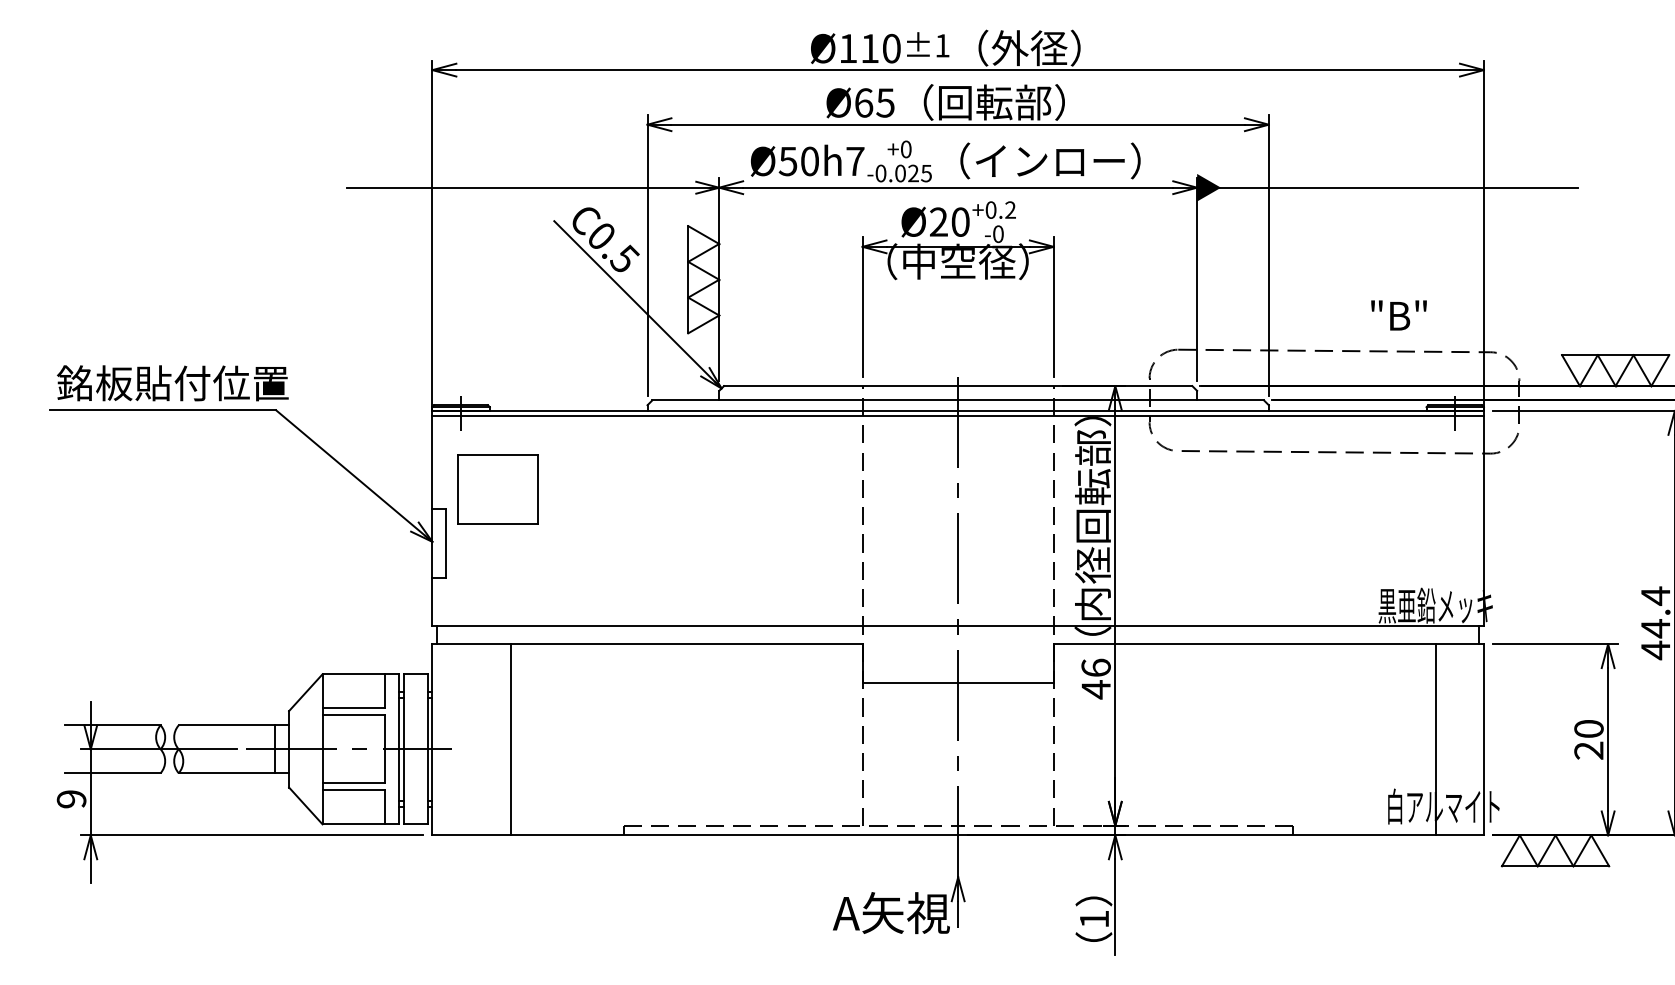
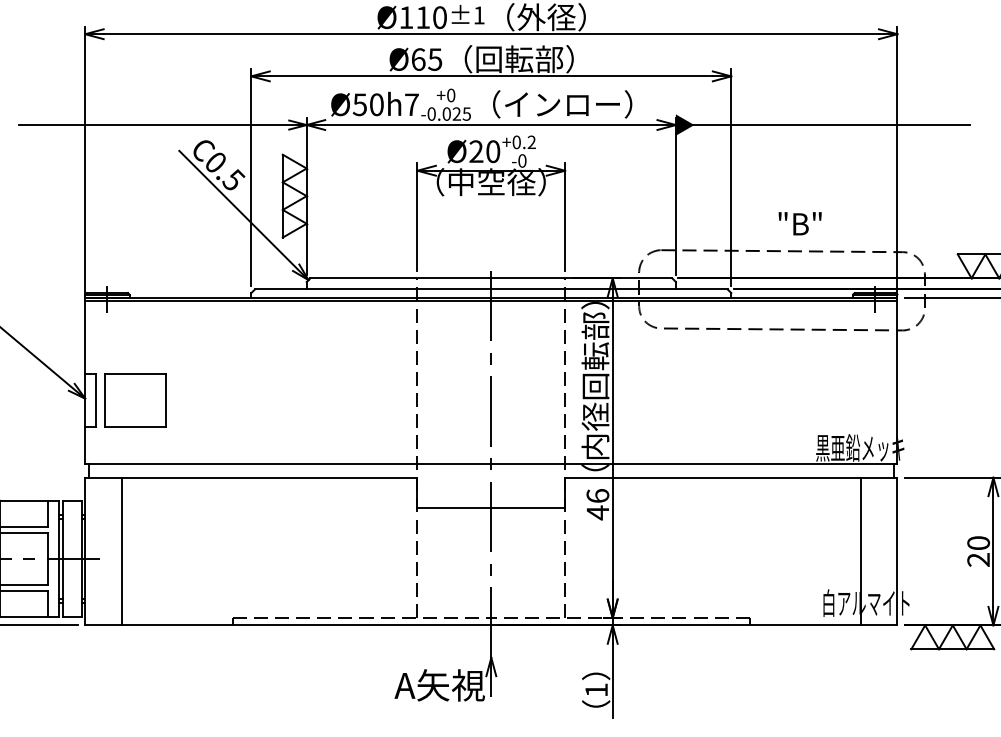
text: (1398, 315) -> (799, 223), moved
part: (497, 489) -> (135, 399), moved
line: (511, 739) -> (122, 551), moved

